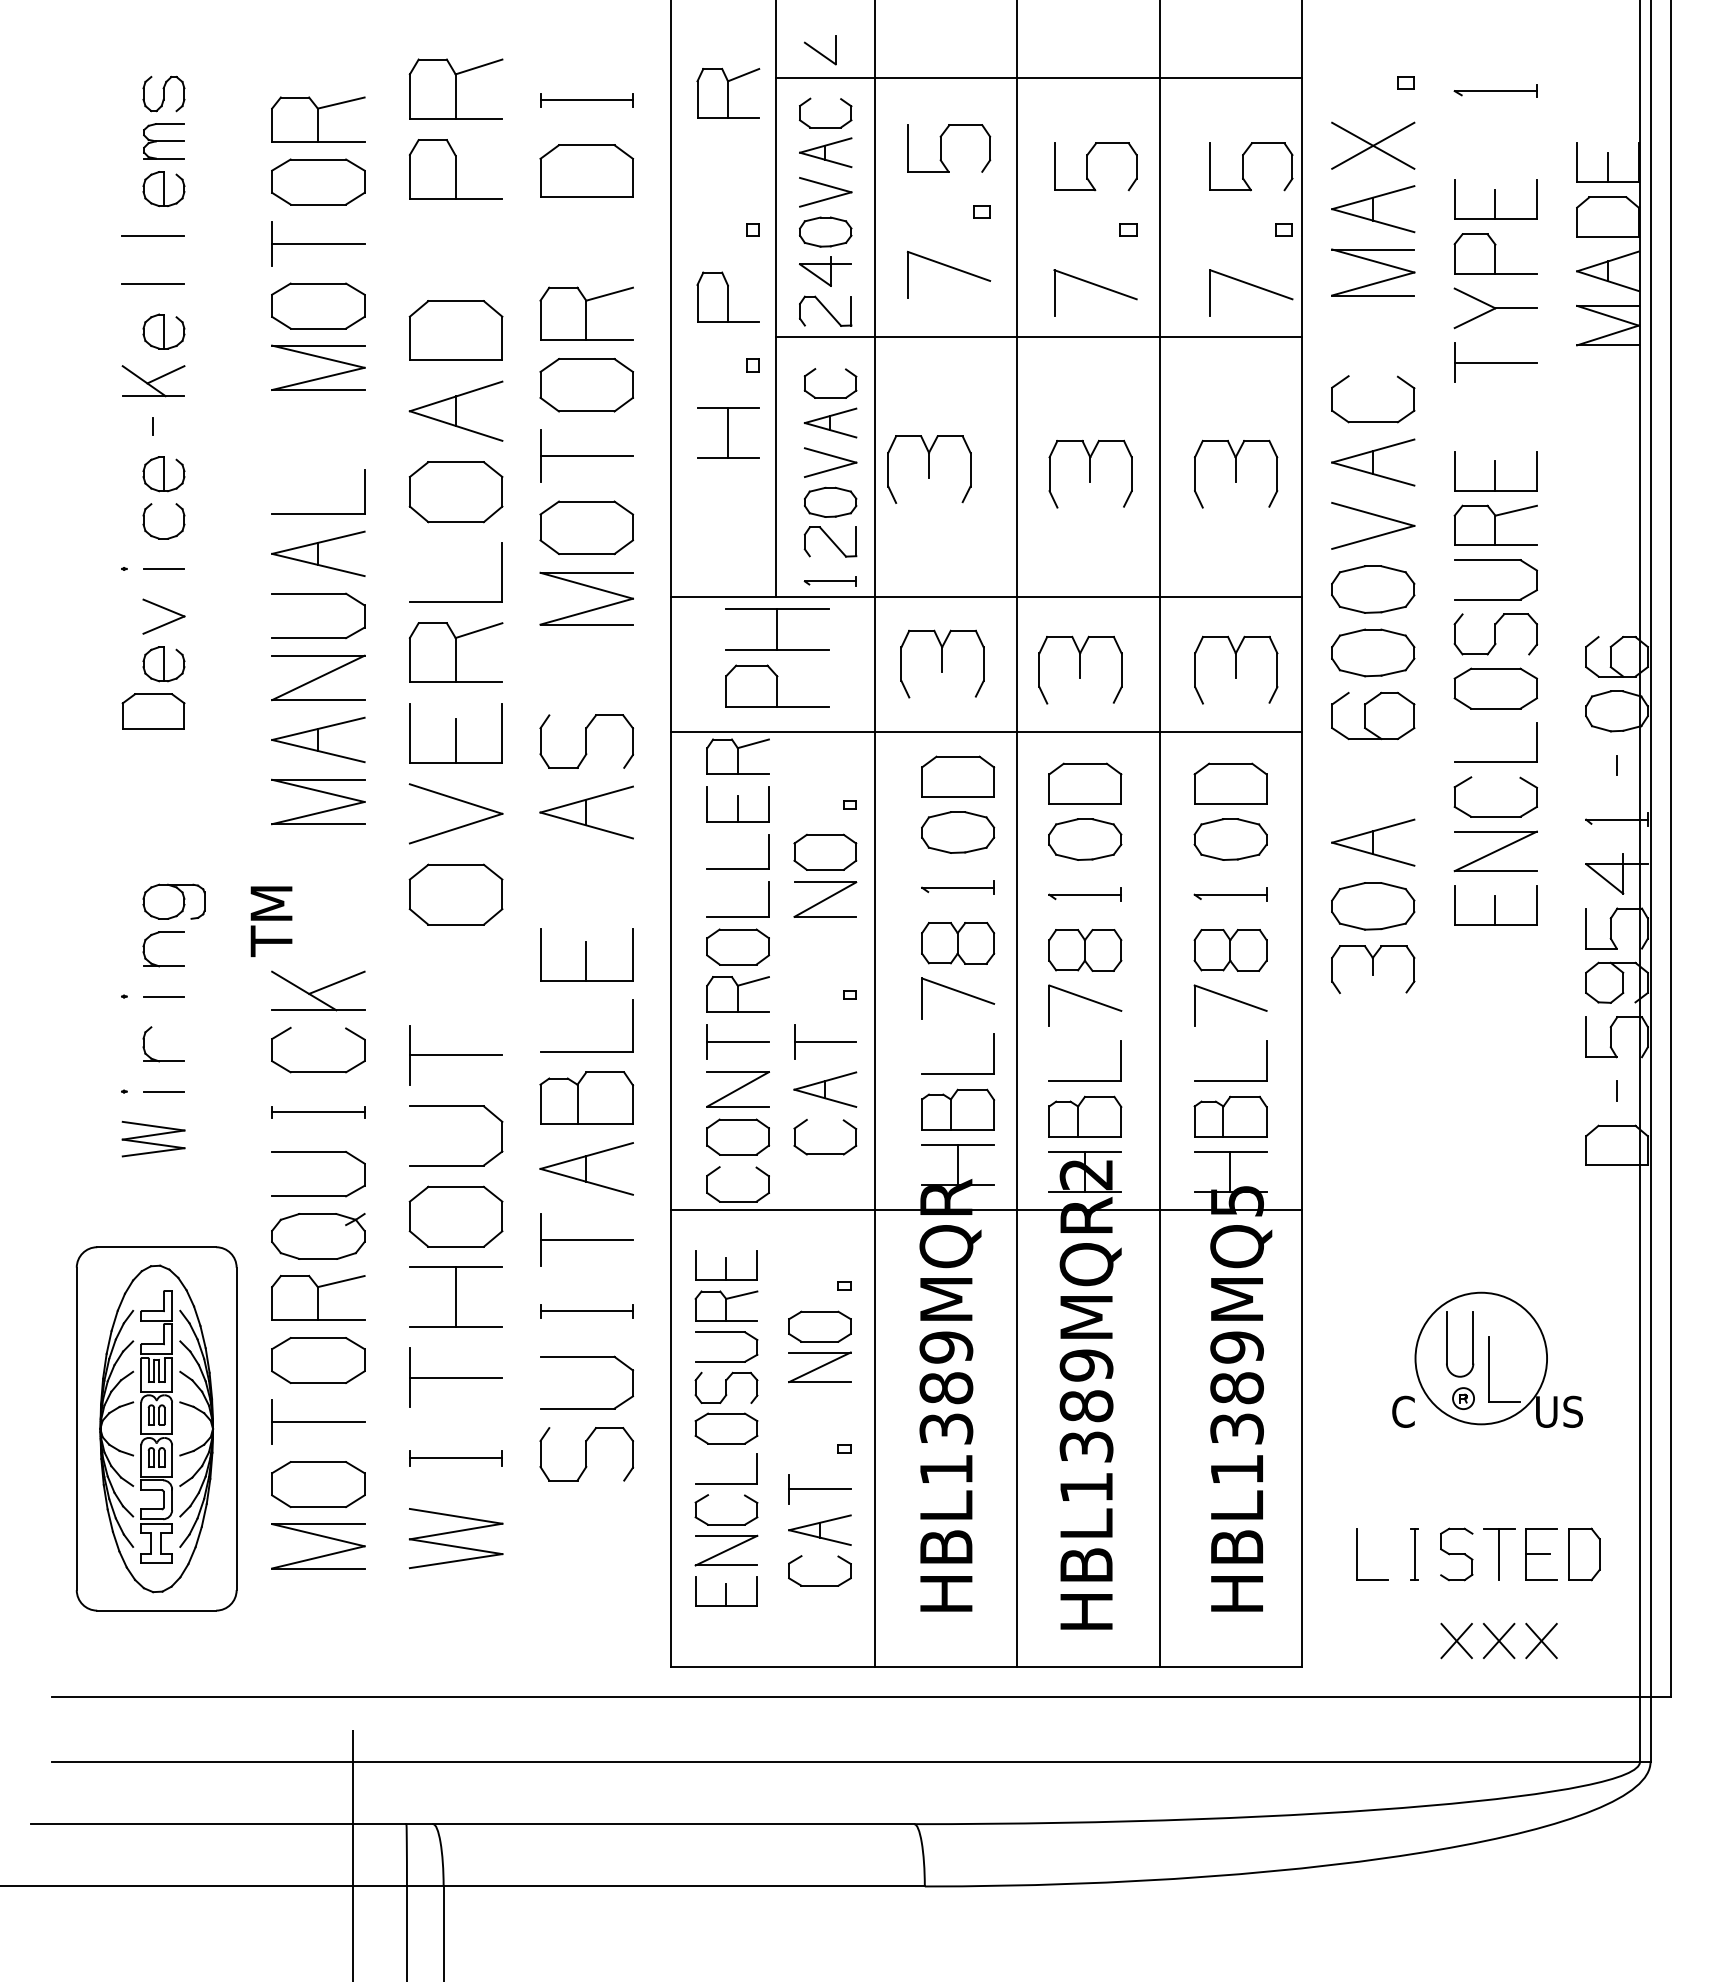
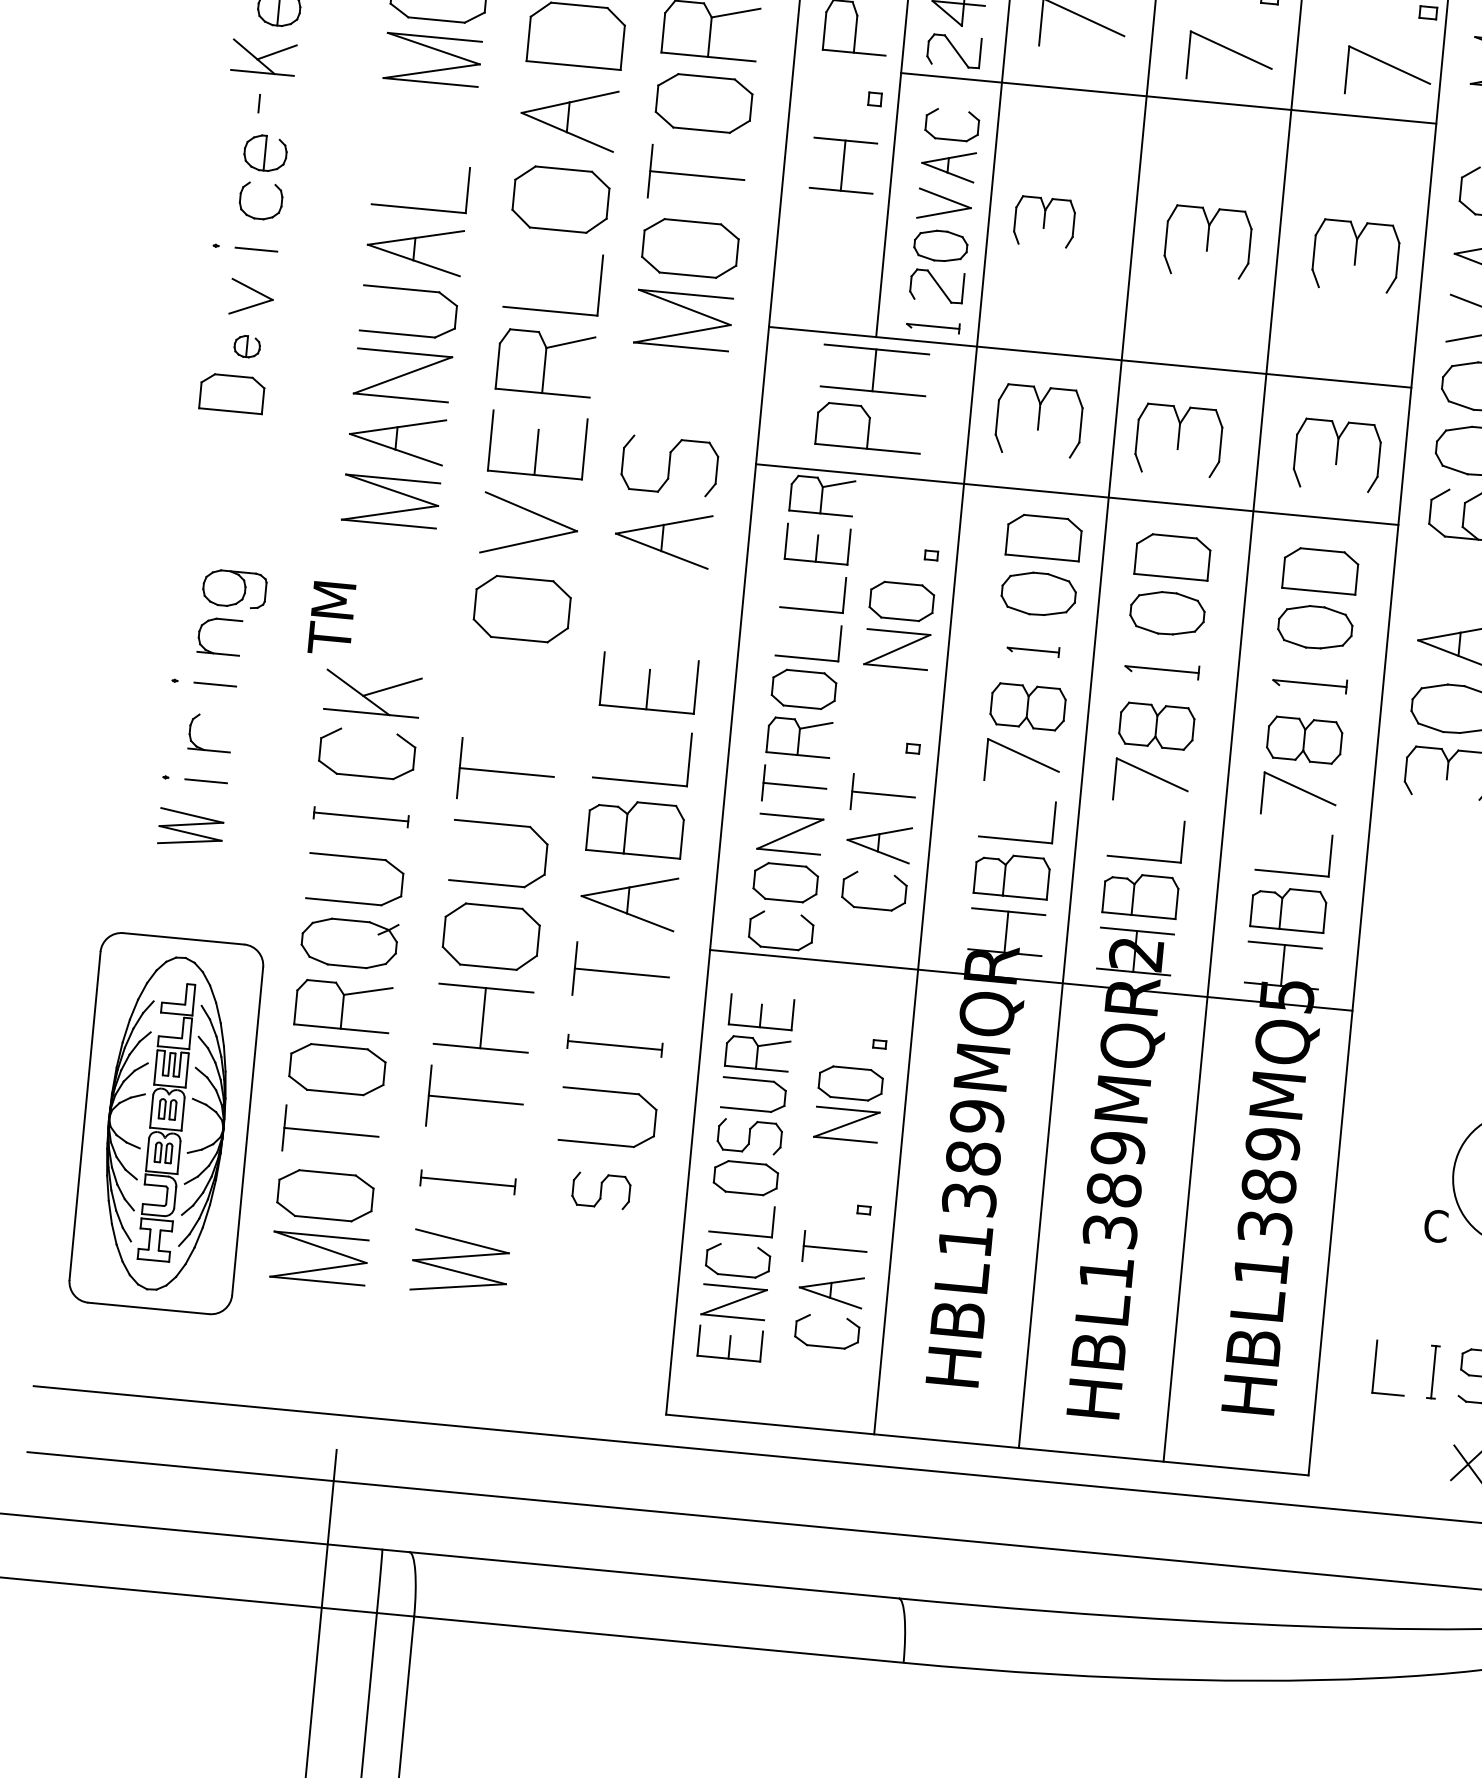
part: (929, 469) -> (1044, 222), size x0.7
part: (163, 664) -> (246, 346), size x0.6
part: (957, 887) -> (1032, 649), size x0.7
part: (586, 1454) -> (601, 1190), size x0.6

